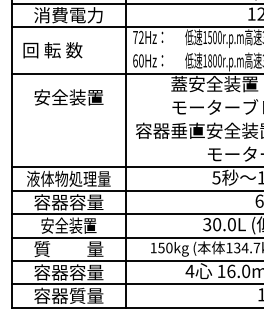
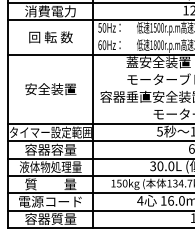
text: (138, 37) -> (102, 27), 72Hz -> 50Hz
text: (52, 50) -> (50, 37), moved
text: (68, 97) -> (50, 89), moved
text: (68, 178) -> (50, 132), 液体物処理量 -> タイマー設定範囲
text: (68, 224) -> (50, 166), 安全装置 -> 液体物処理量
text: (68, 272) -> (50, 201), 容器容量 -> 電源コード

